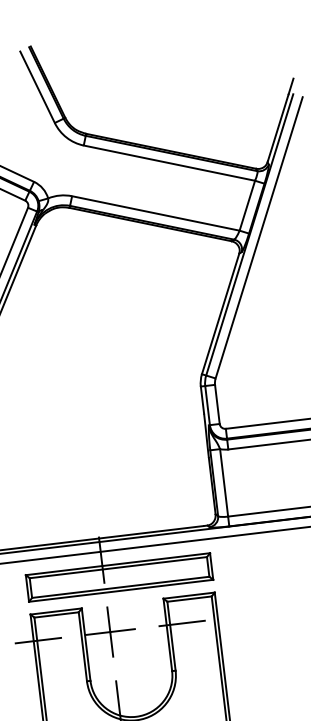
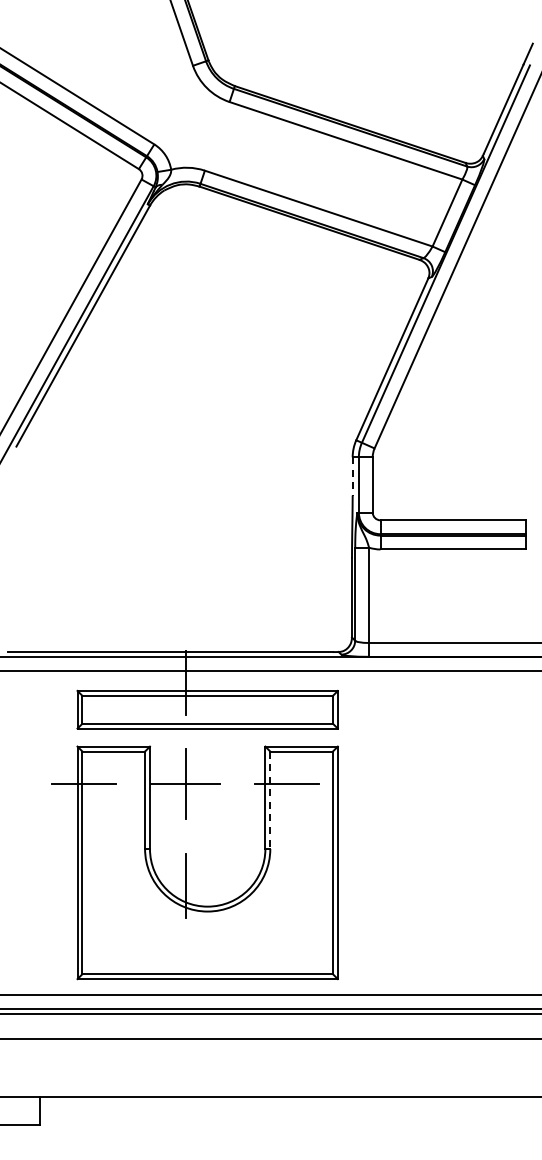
line: (202, 400) -> (352, 476), solid -> dashed
line: (171, 636) -> (270, 800), solid -> dashed

